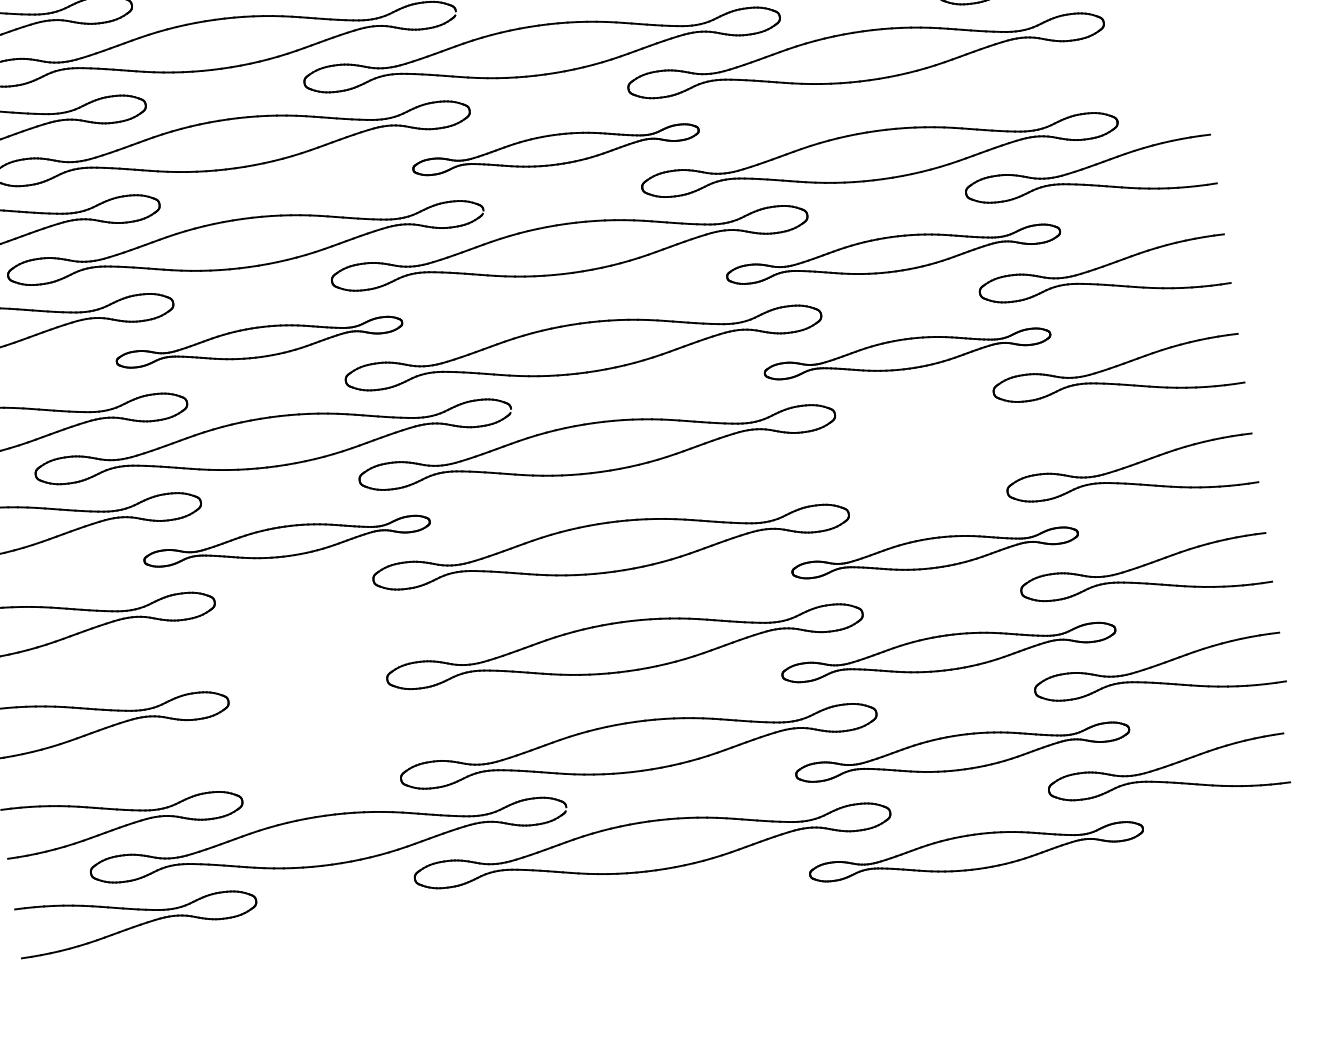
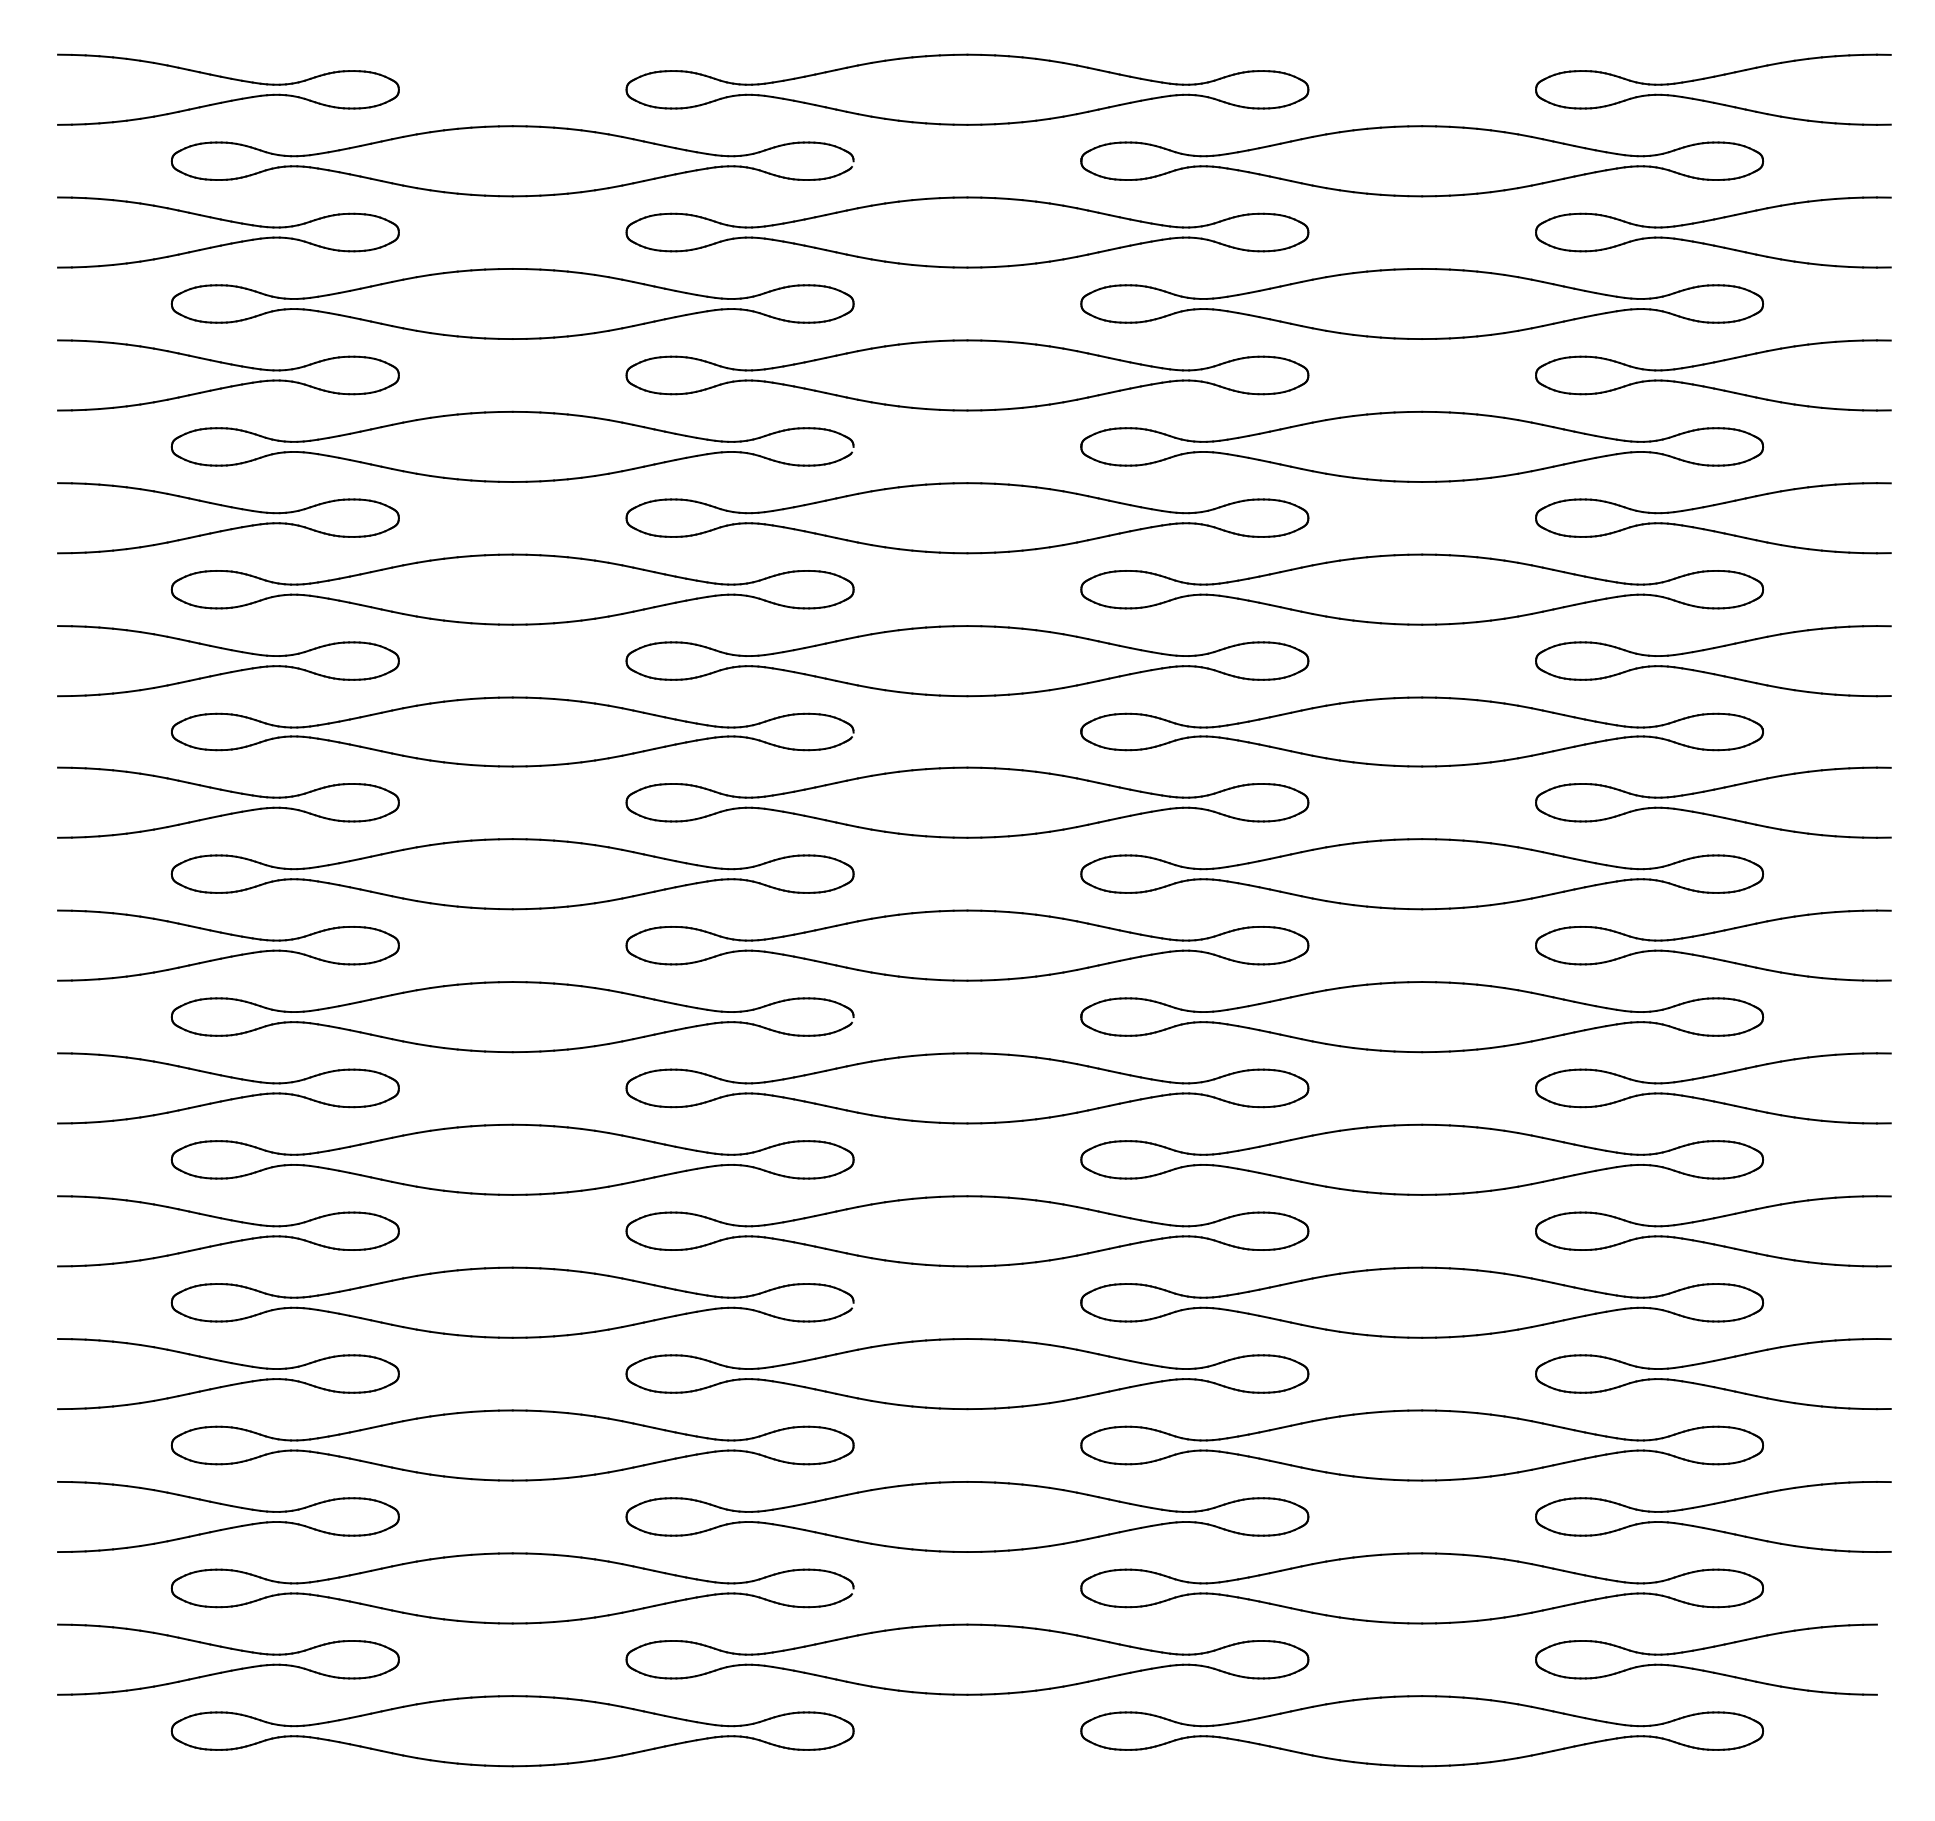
part: (1075, 85) -> (1711, 672), added
part: (556, 149) -> (967, 661), size x1.67
part: (893, 254) -> (1421, 874), size x1.43
part: (259, 342) -> (512, 874), size x1.67
part: (907, 354) -> (1422, 1017), size x1.67
part: (920, 453) -> (1421, 1159), added
part: (286, 541) -> (512, 1159), size x1.67
part: (935, 552) -> (1422, 1302), size x1.67
part: (297, 617) -> (512, 1268), added
part: (948, 652) -> (1421, 1445), size x1.43
part: (314, 740) -> (512, 1445), added
part: (962, 752) -> (1421, 1588), size x1.43
part: (976, 851) -> (1421, 1731), size x1.43
part: (342, 939) -> (512, 1731), added

